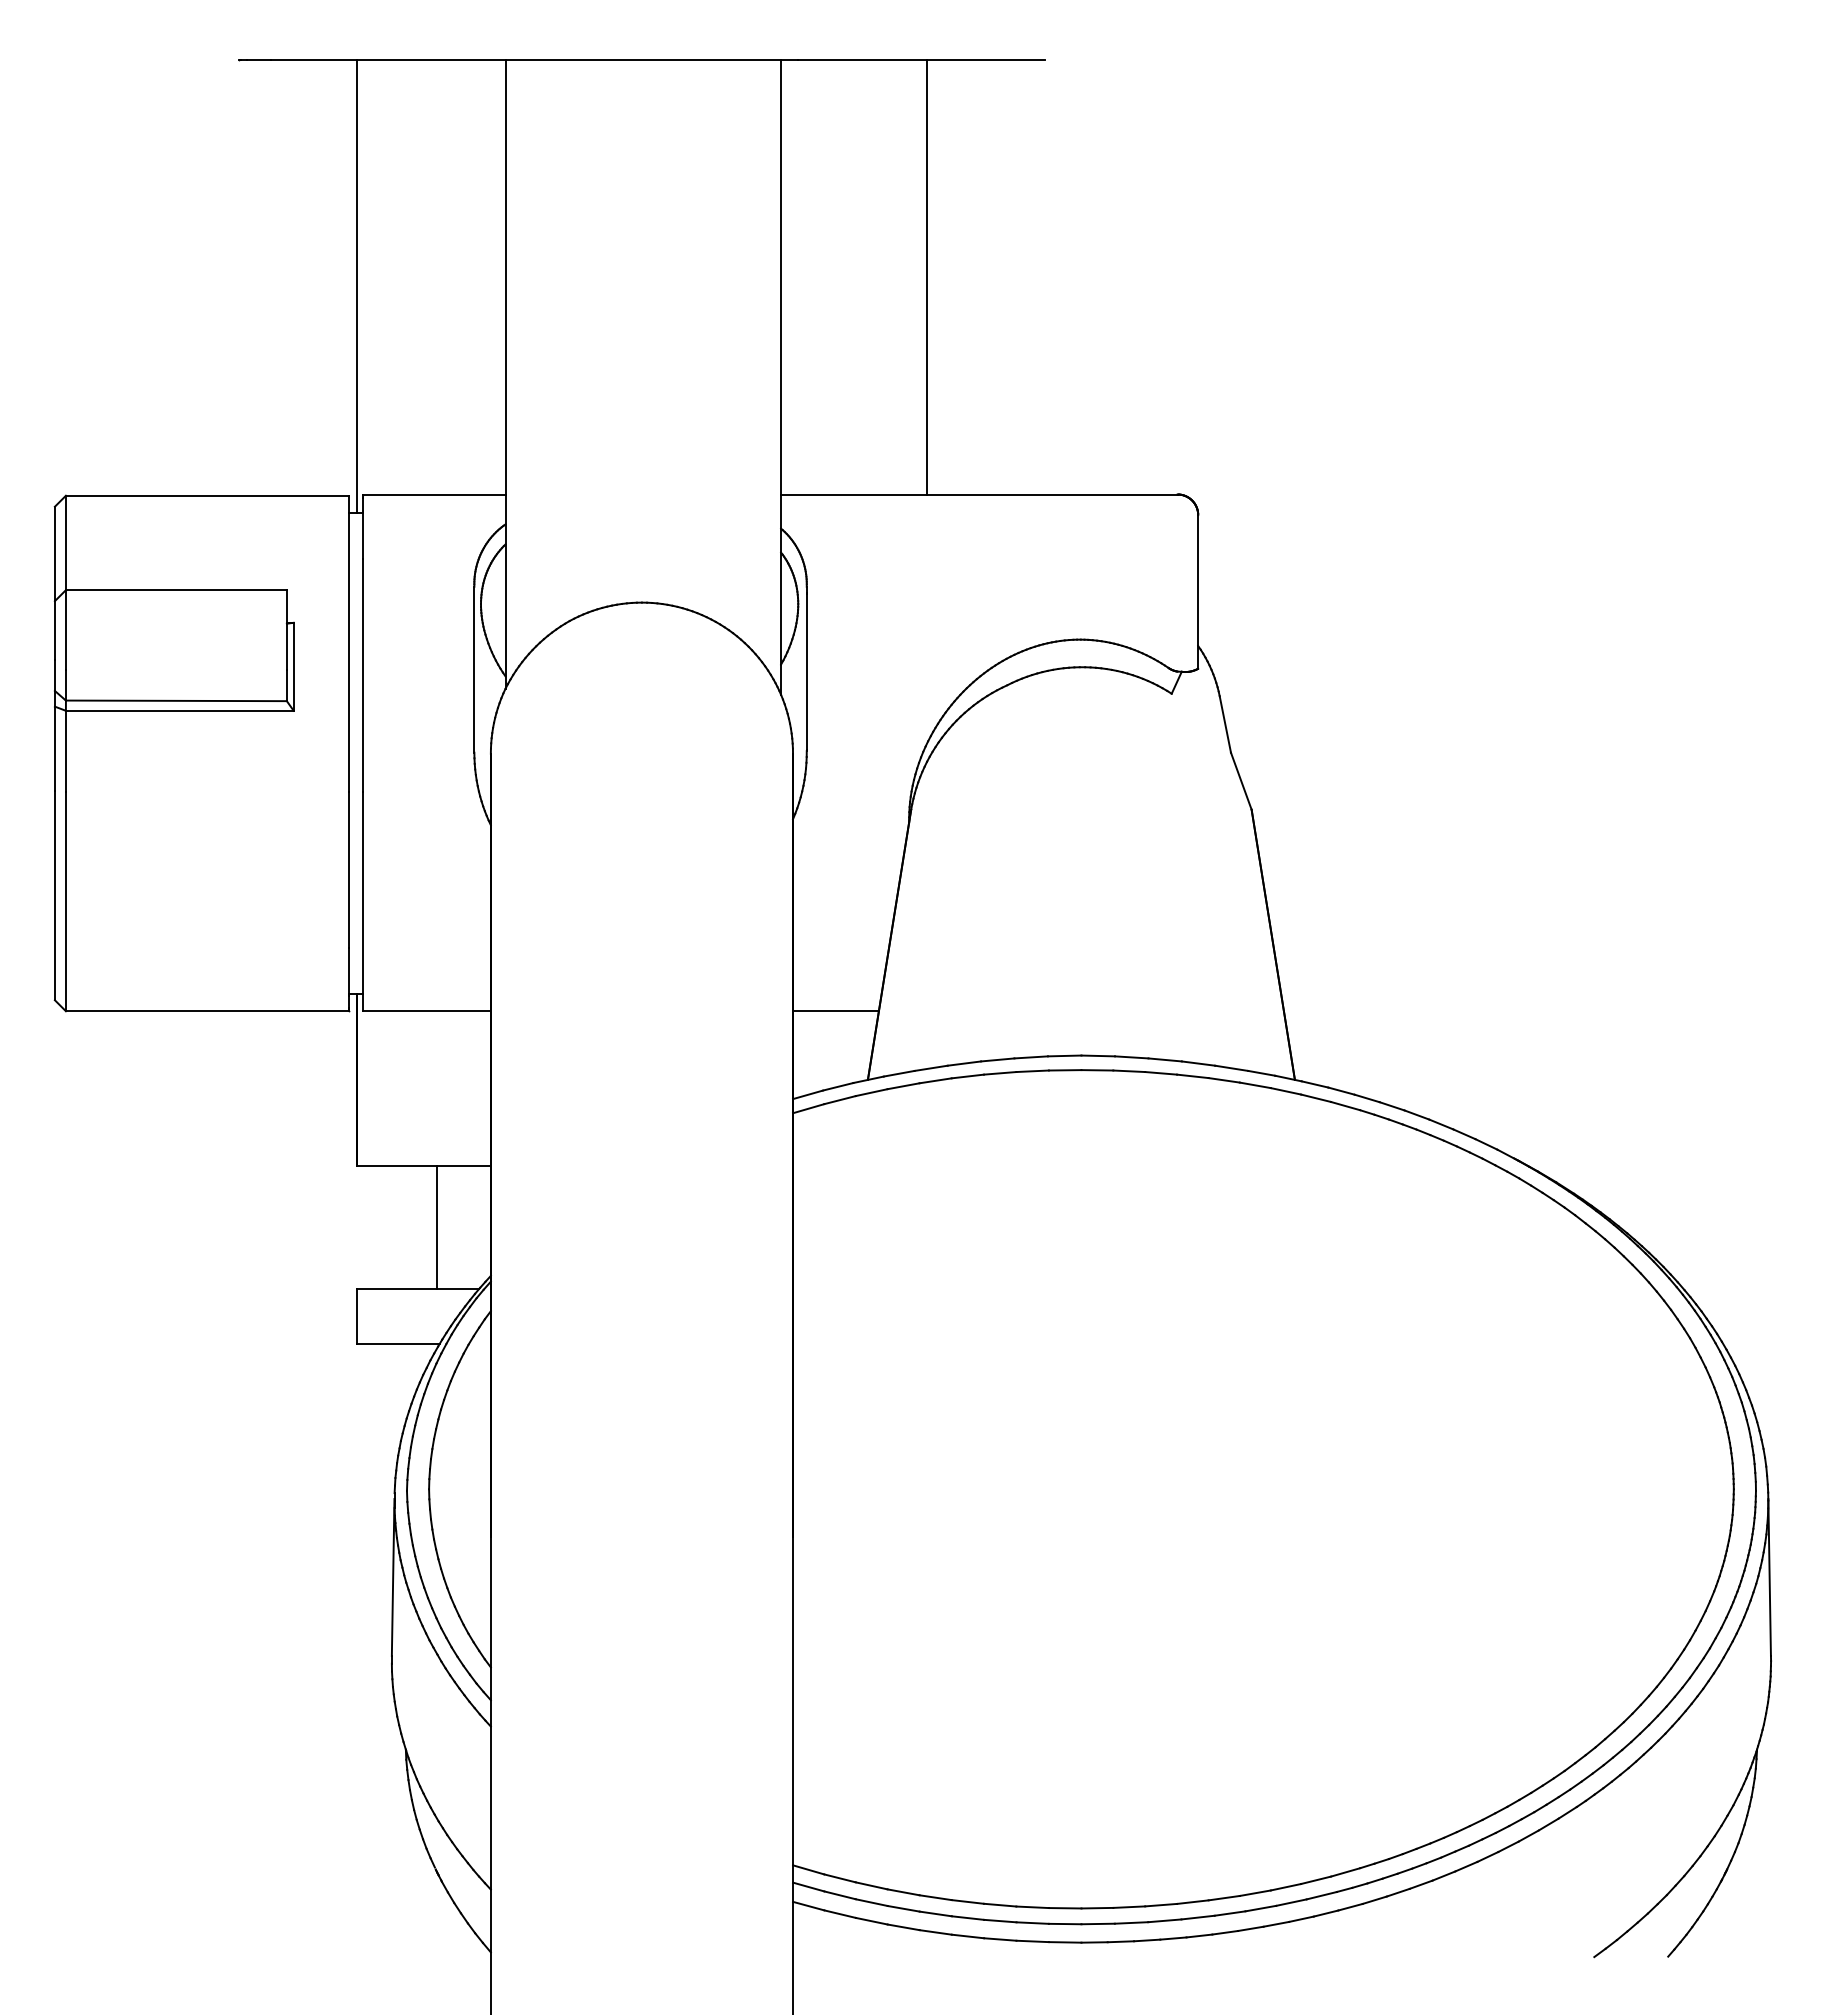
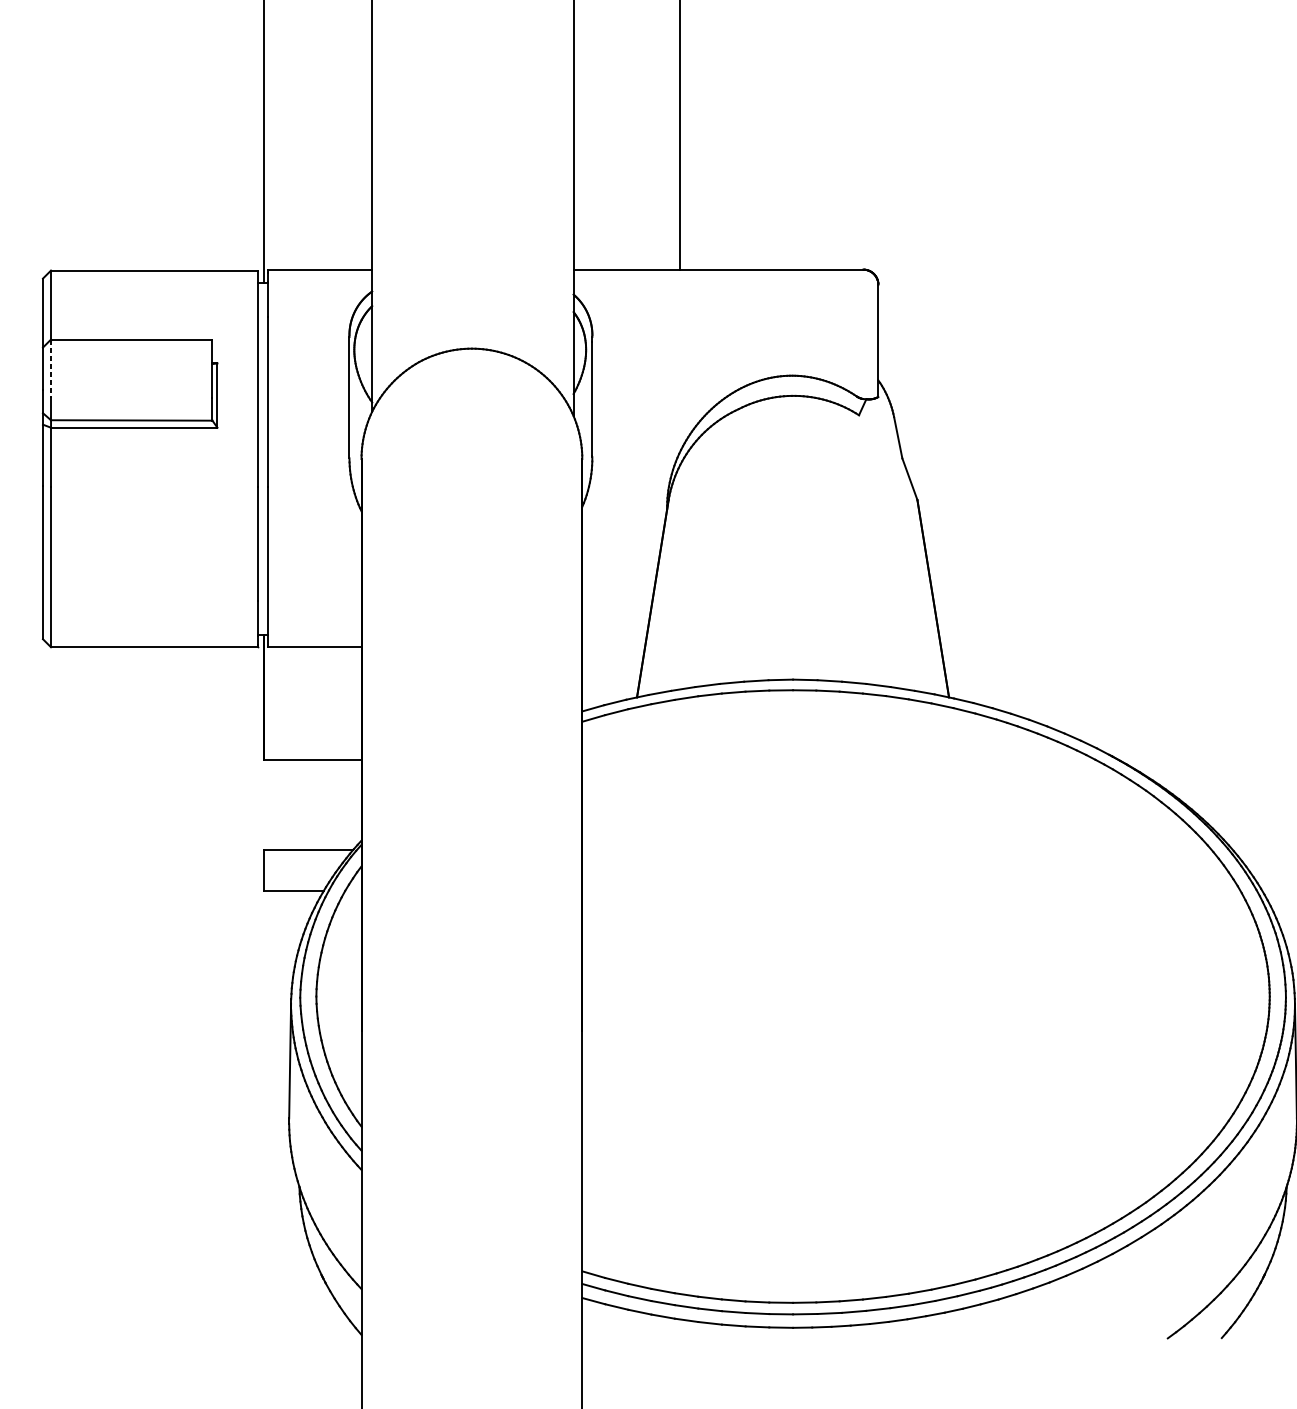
line: (65, 630) -> (50, 369), solid -> dashed
line: (836, 1010) -> (614, 646), removed
line: (437, 1227) -> (322, 805), removed

